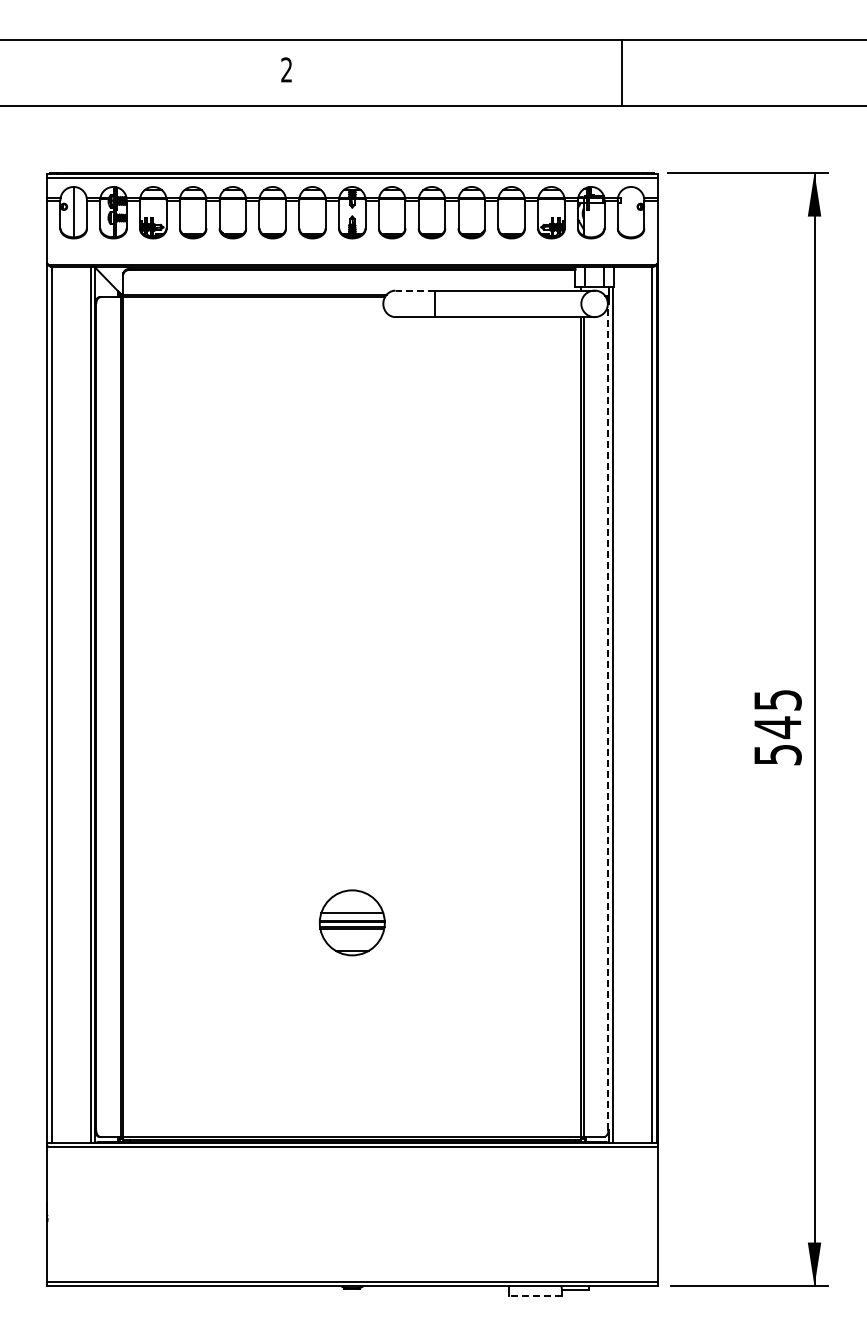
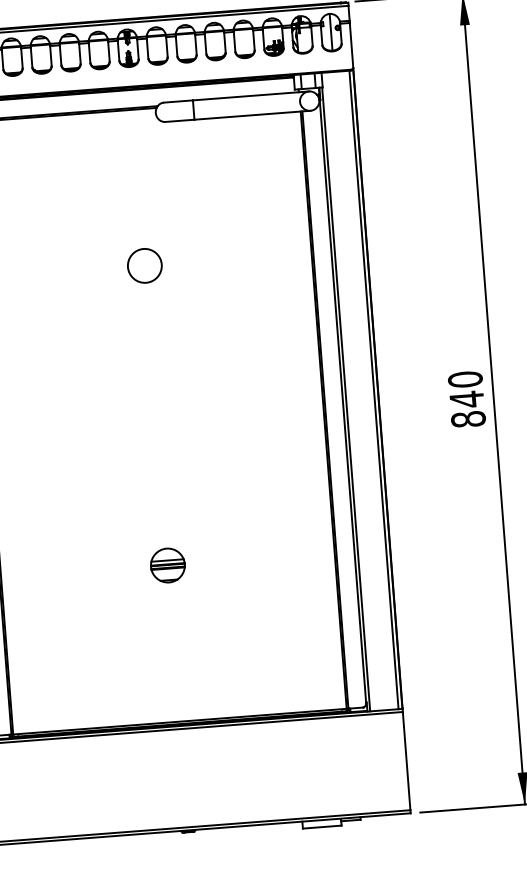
line: (631, 211) -> (331, 31), added
line: (415, 290) -> (178, 101), dashed -> solid
circle: (352, 511) -> (144, 265), added
line: (608, 716) -> (342, 400), dashed -> solid
text: (777, 727) -> (466, 399), 545 -> 840
part: (352, 922) -> (168, 565), size x0.71
line: (535, 1295) -> (322, 826), dashed -> solid

